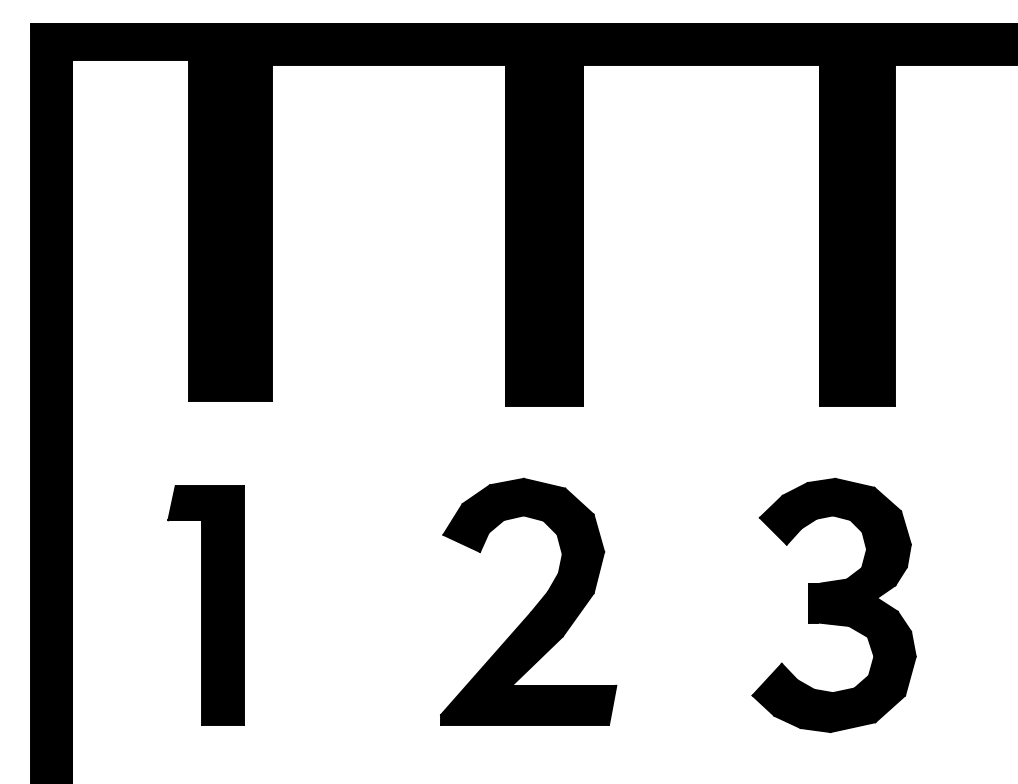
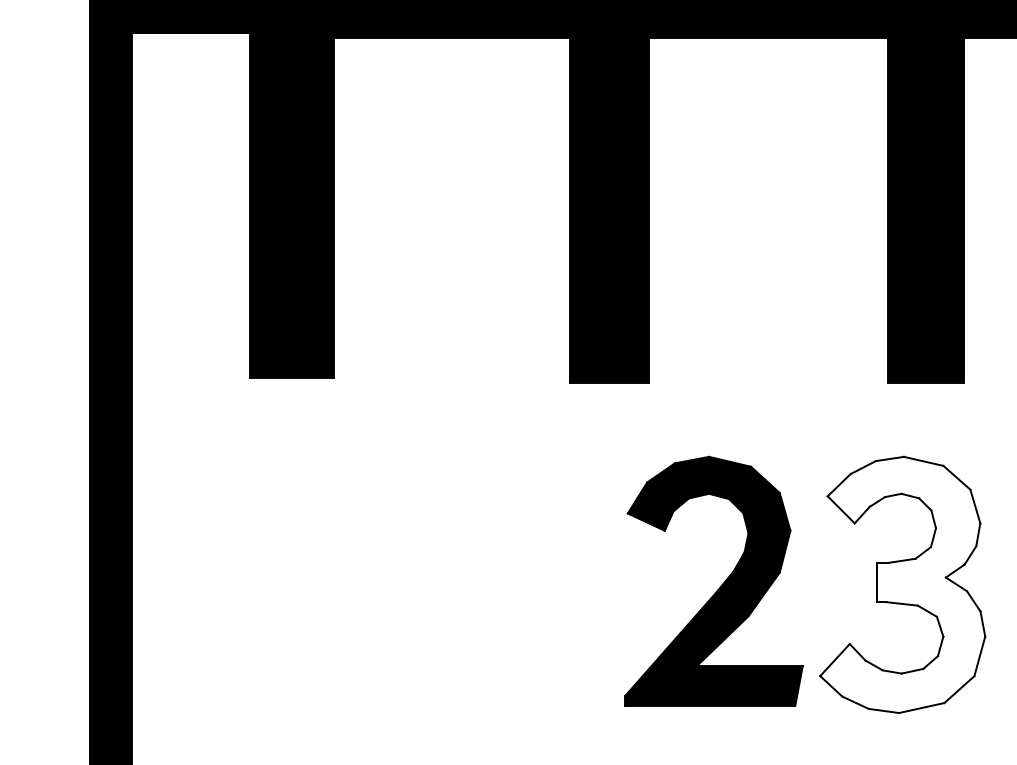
part: (205, 605) -> (266, 584), removed
part: (535, 605) -> (720, 584), moved
fill: (833, 605) -> (902, 584), removed

